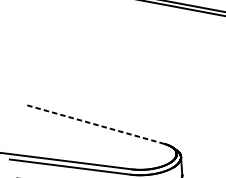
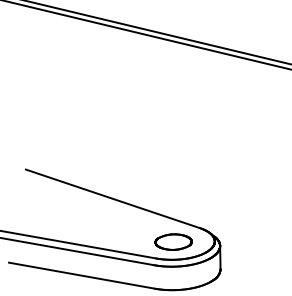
line: (95, 124) -> (112, 198), dashed -> solid
part: (144, 155) -> (173, 241), added

